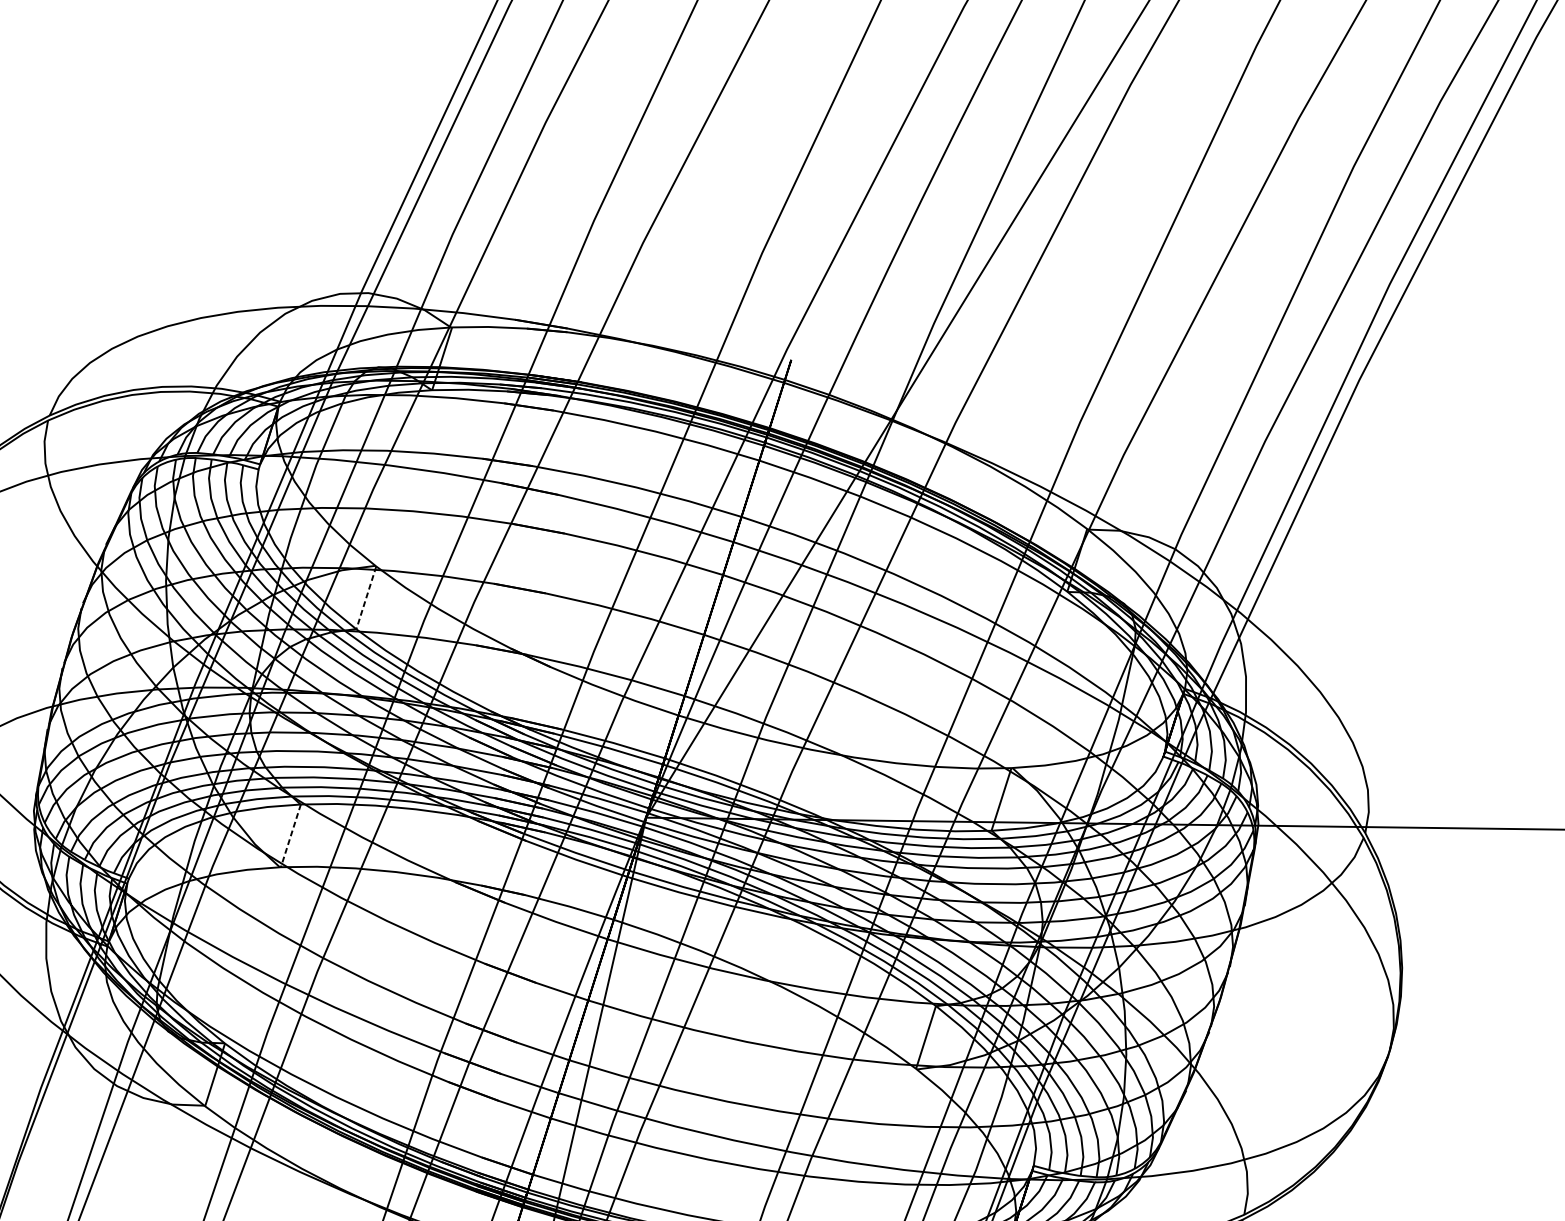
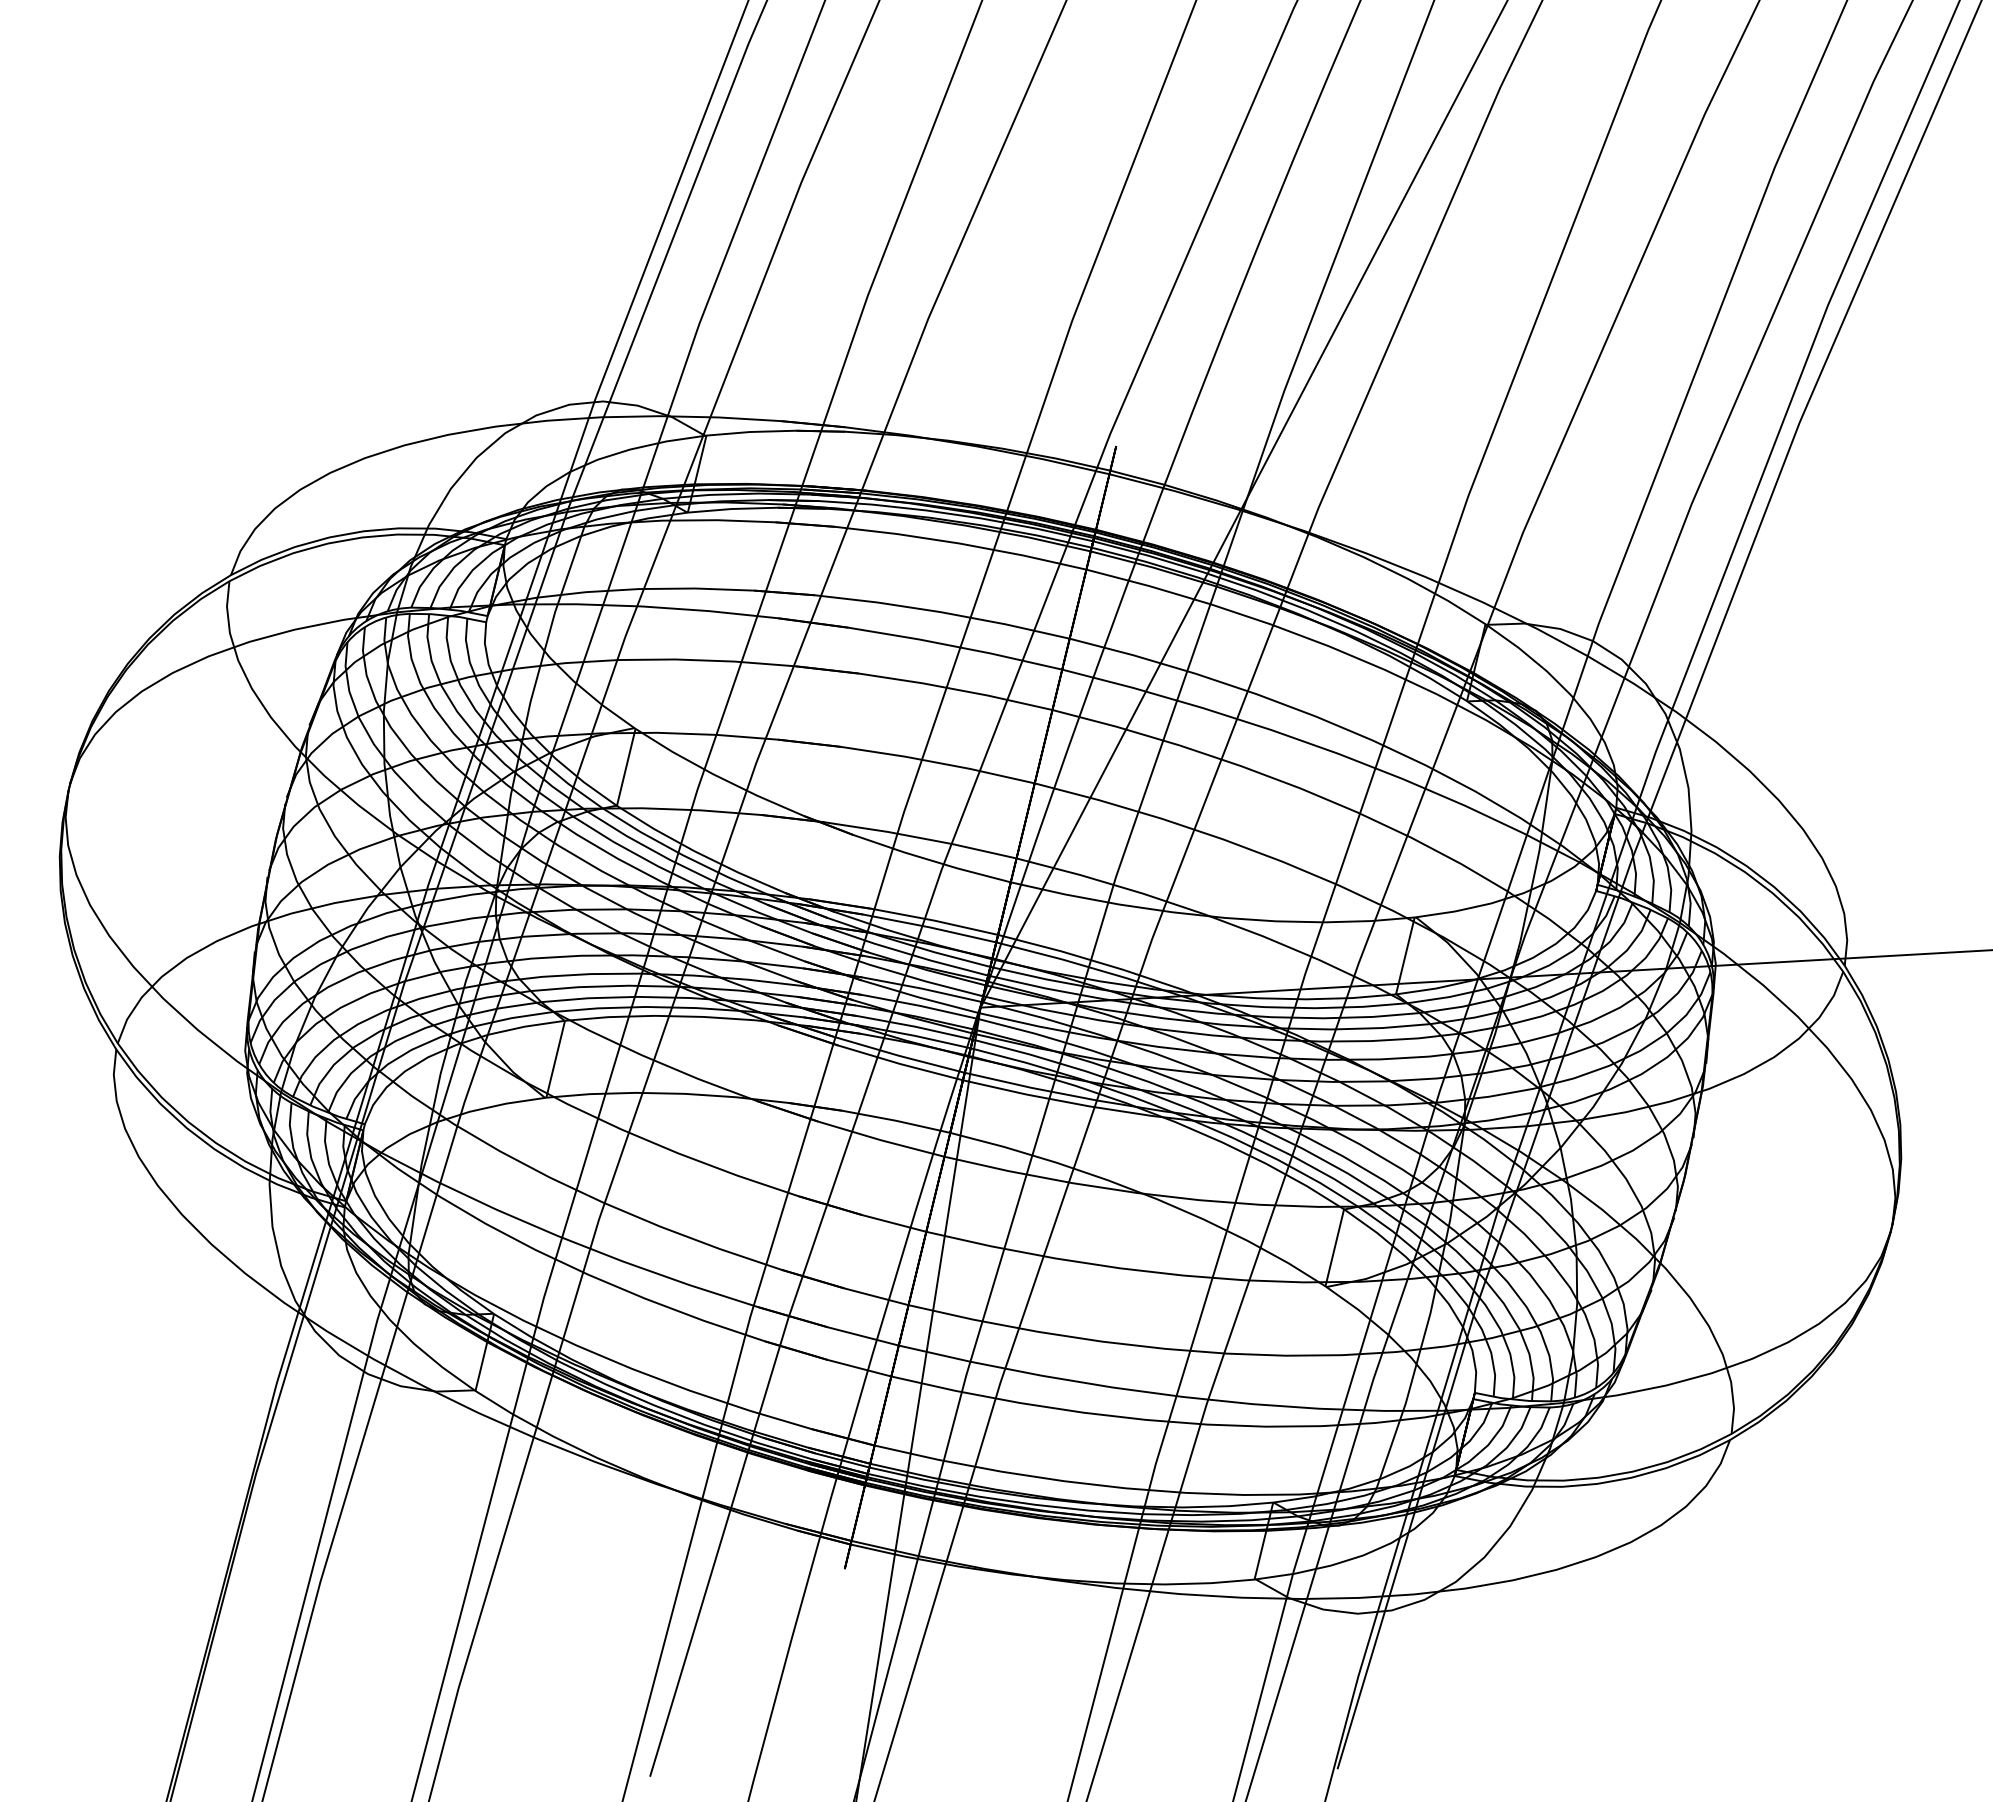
line: (366, 598) -> (626, 767), dashed -> solid
line: (290, 836) -> (555, 1059), dashed -> solid

